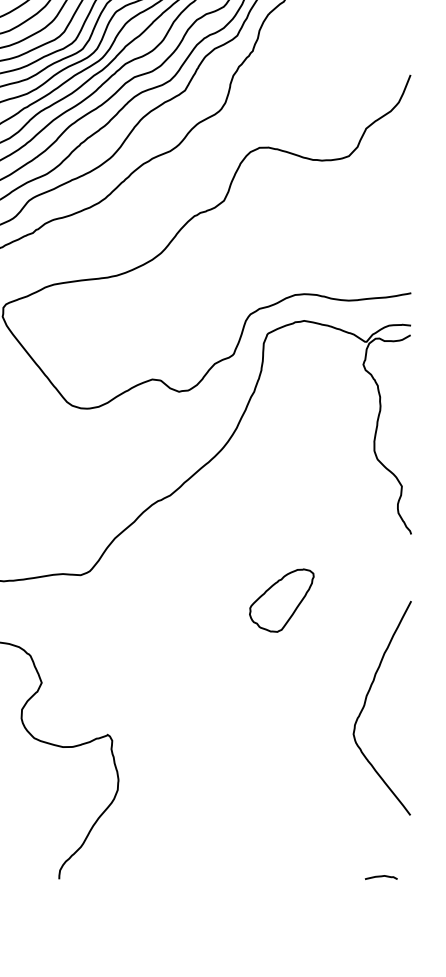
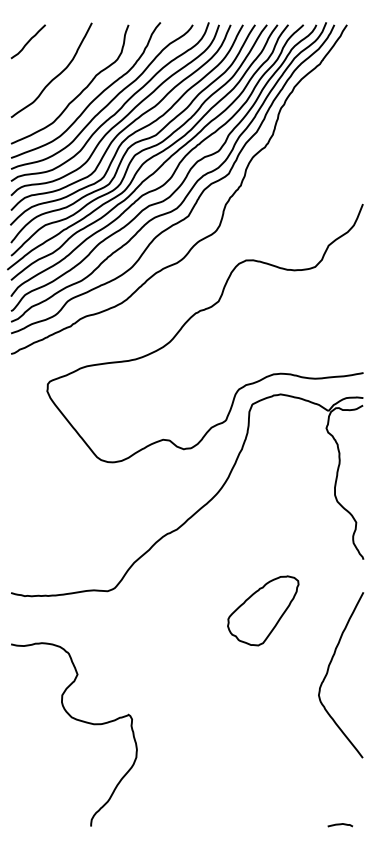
part: (282, 600) -> (263, 610), size x1.43
curve: (366, 704) -> (328, 672), moved

